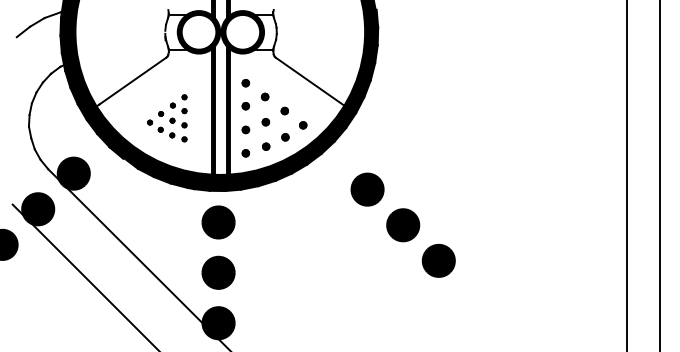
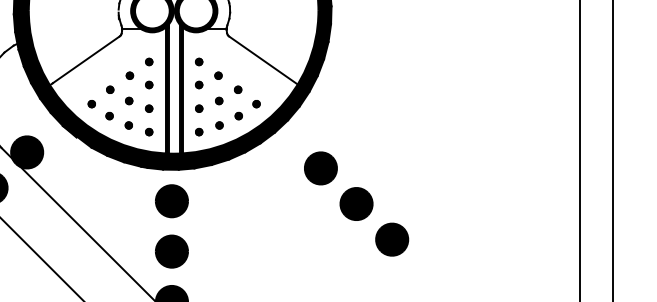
part: (167, 118) -> (120, 97), size x1.67

